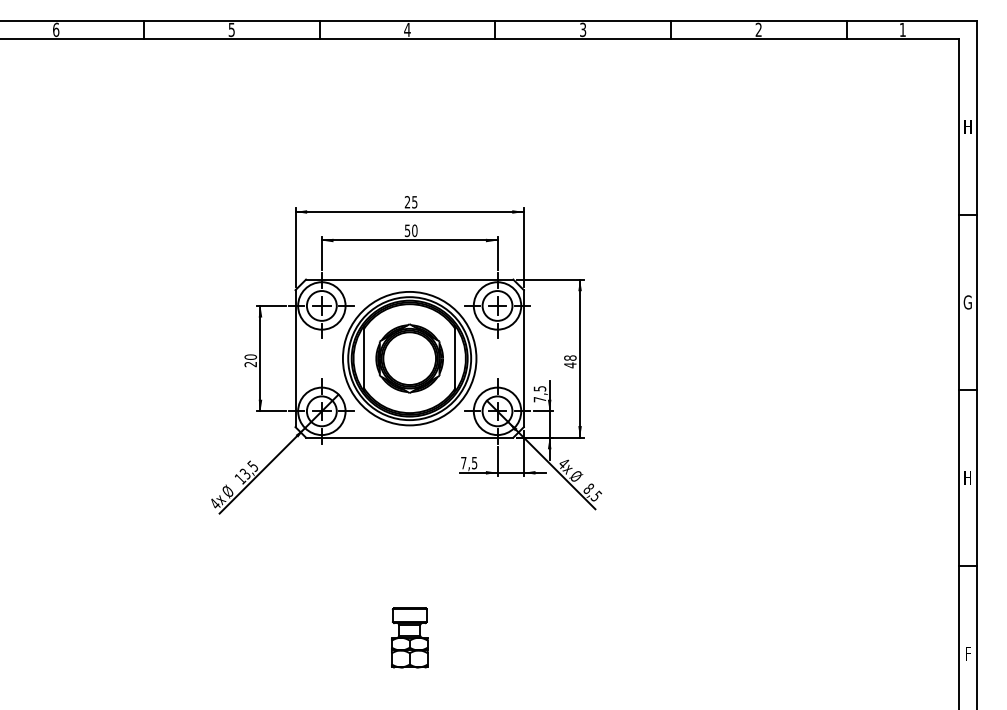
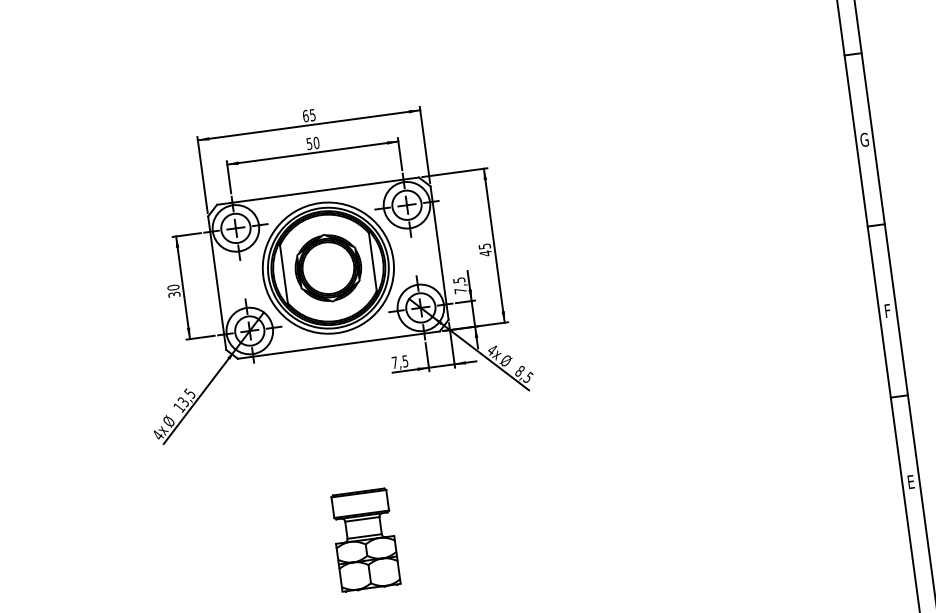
text: (407, 202) -> (305, 116), 25 -> 65
text: (570, 357) -> (484, 245), 48 -> 45
text: (251, 364) -> (175, 294), 20 -> 30
text: (967, 477) -> (887, 310), H -> F
part: (409, 637) -> (364, 539), size x1.67
text: (967, 653) -> (910, 481), F -> E

